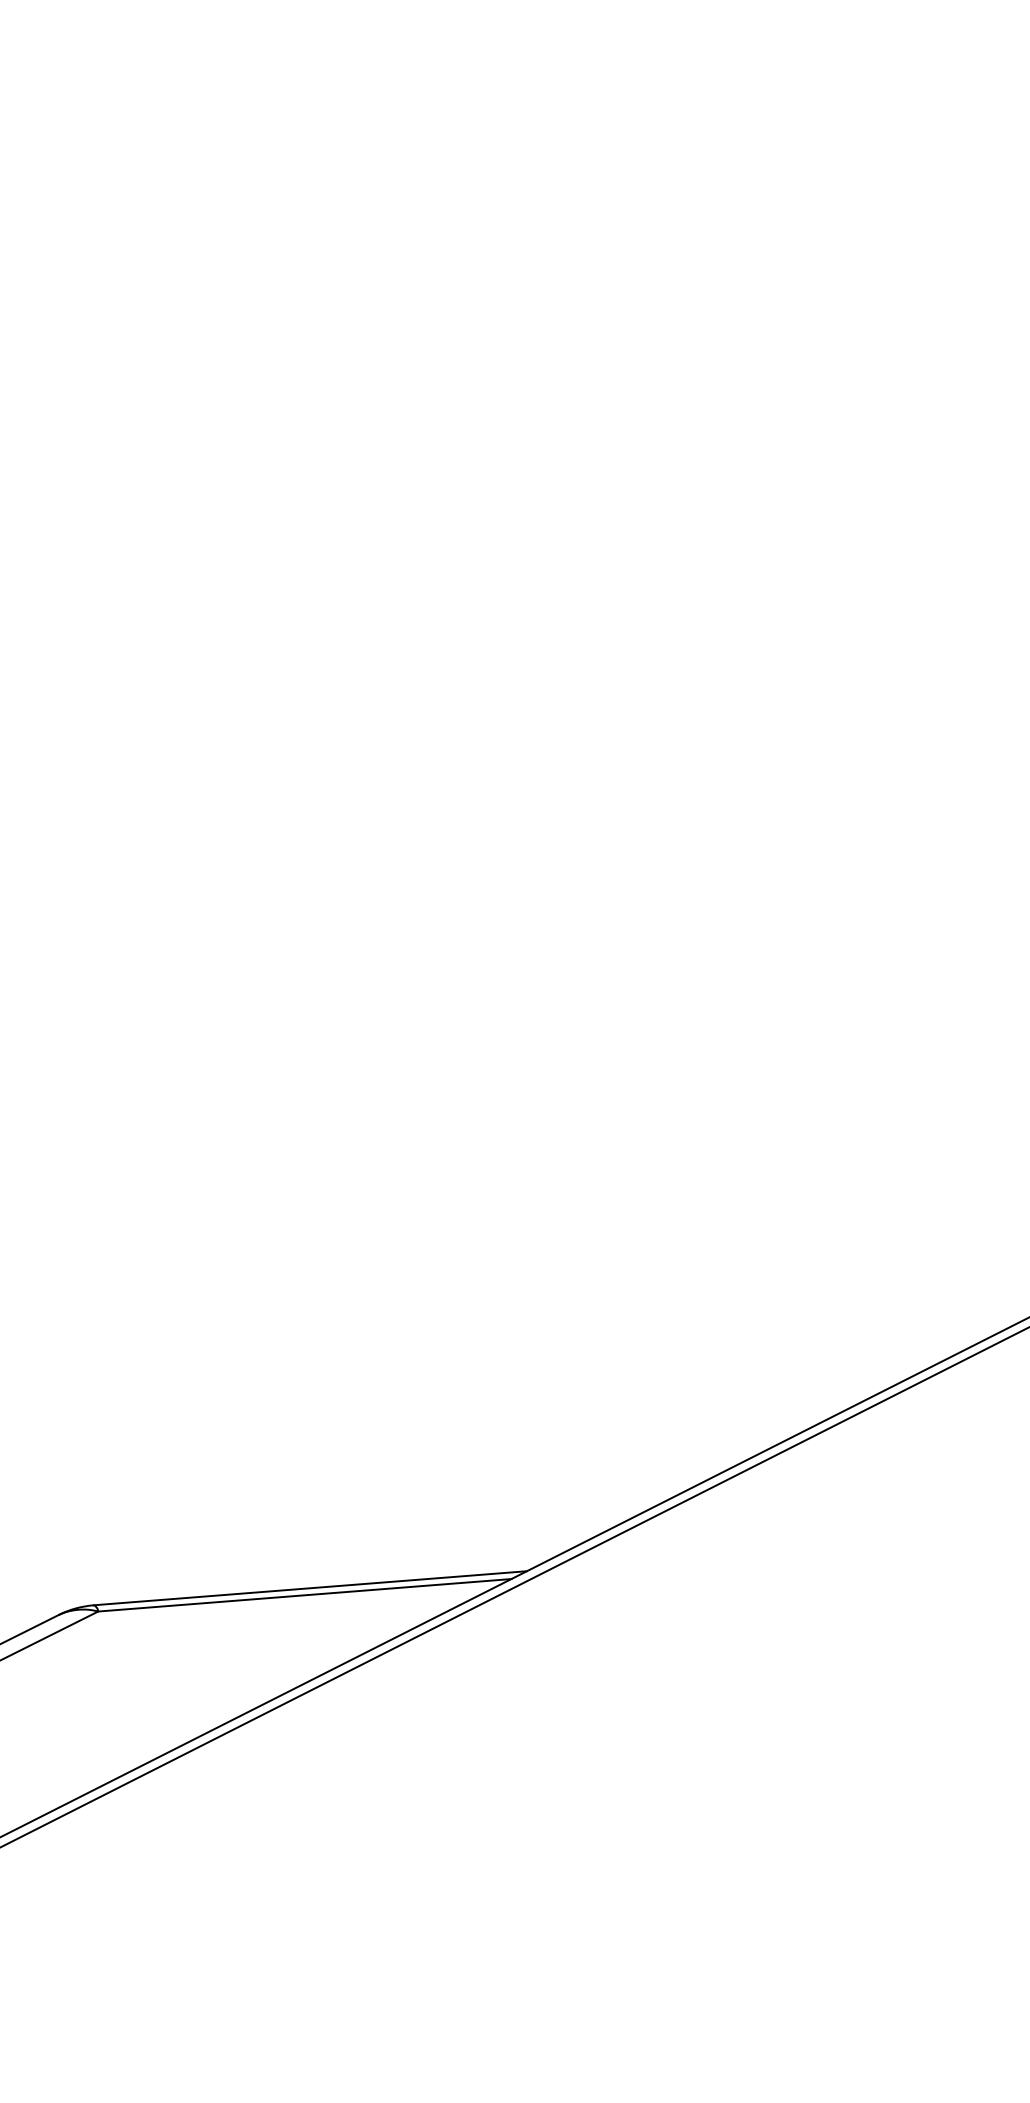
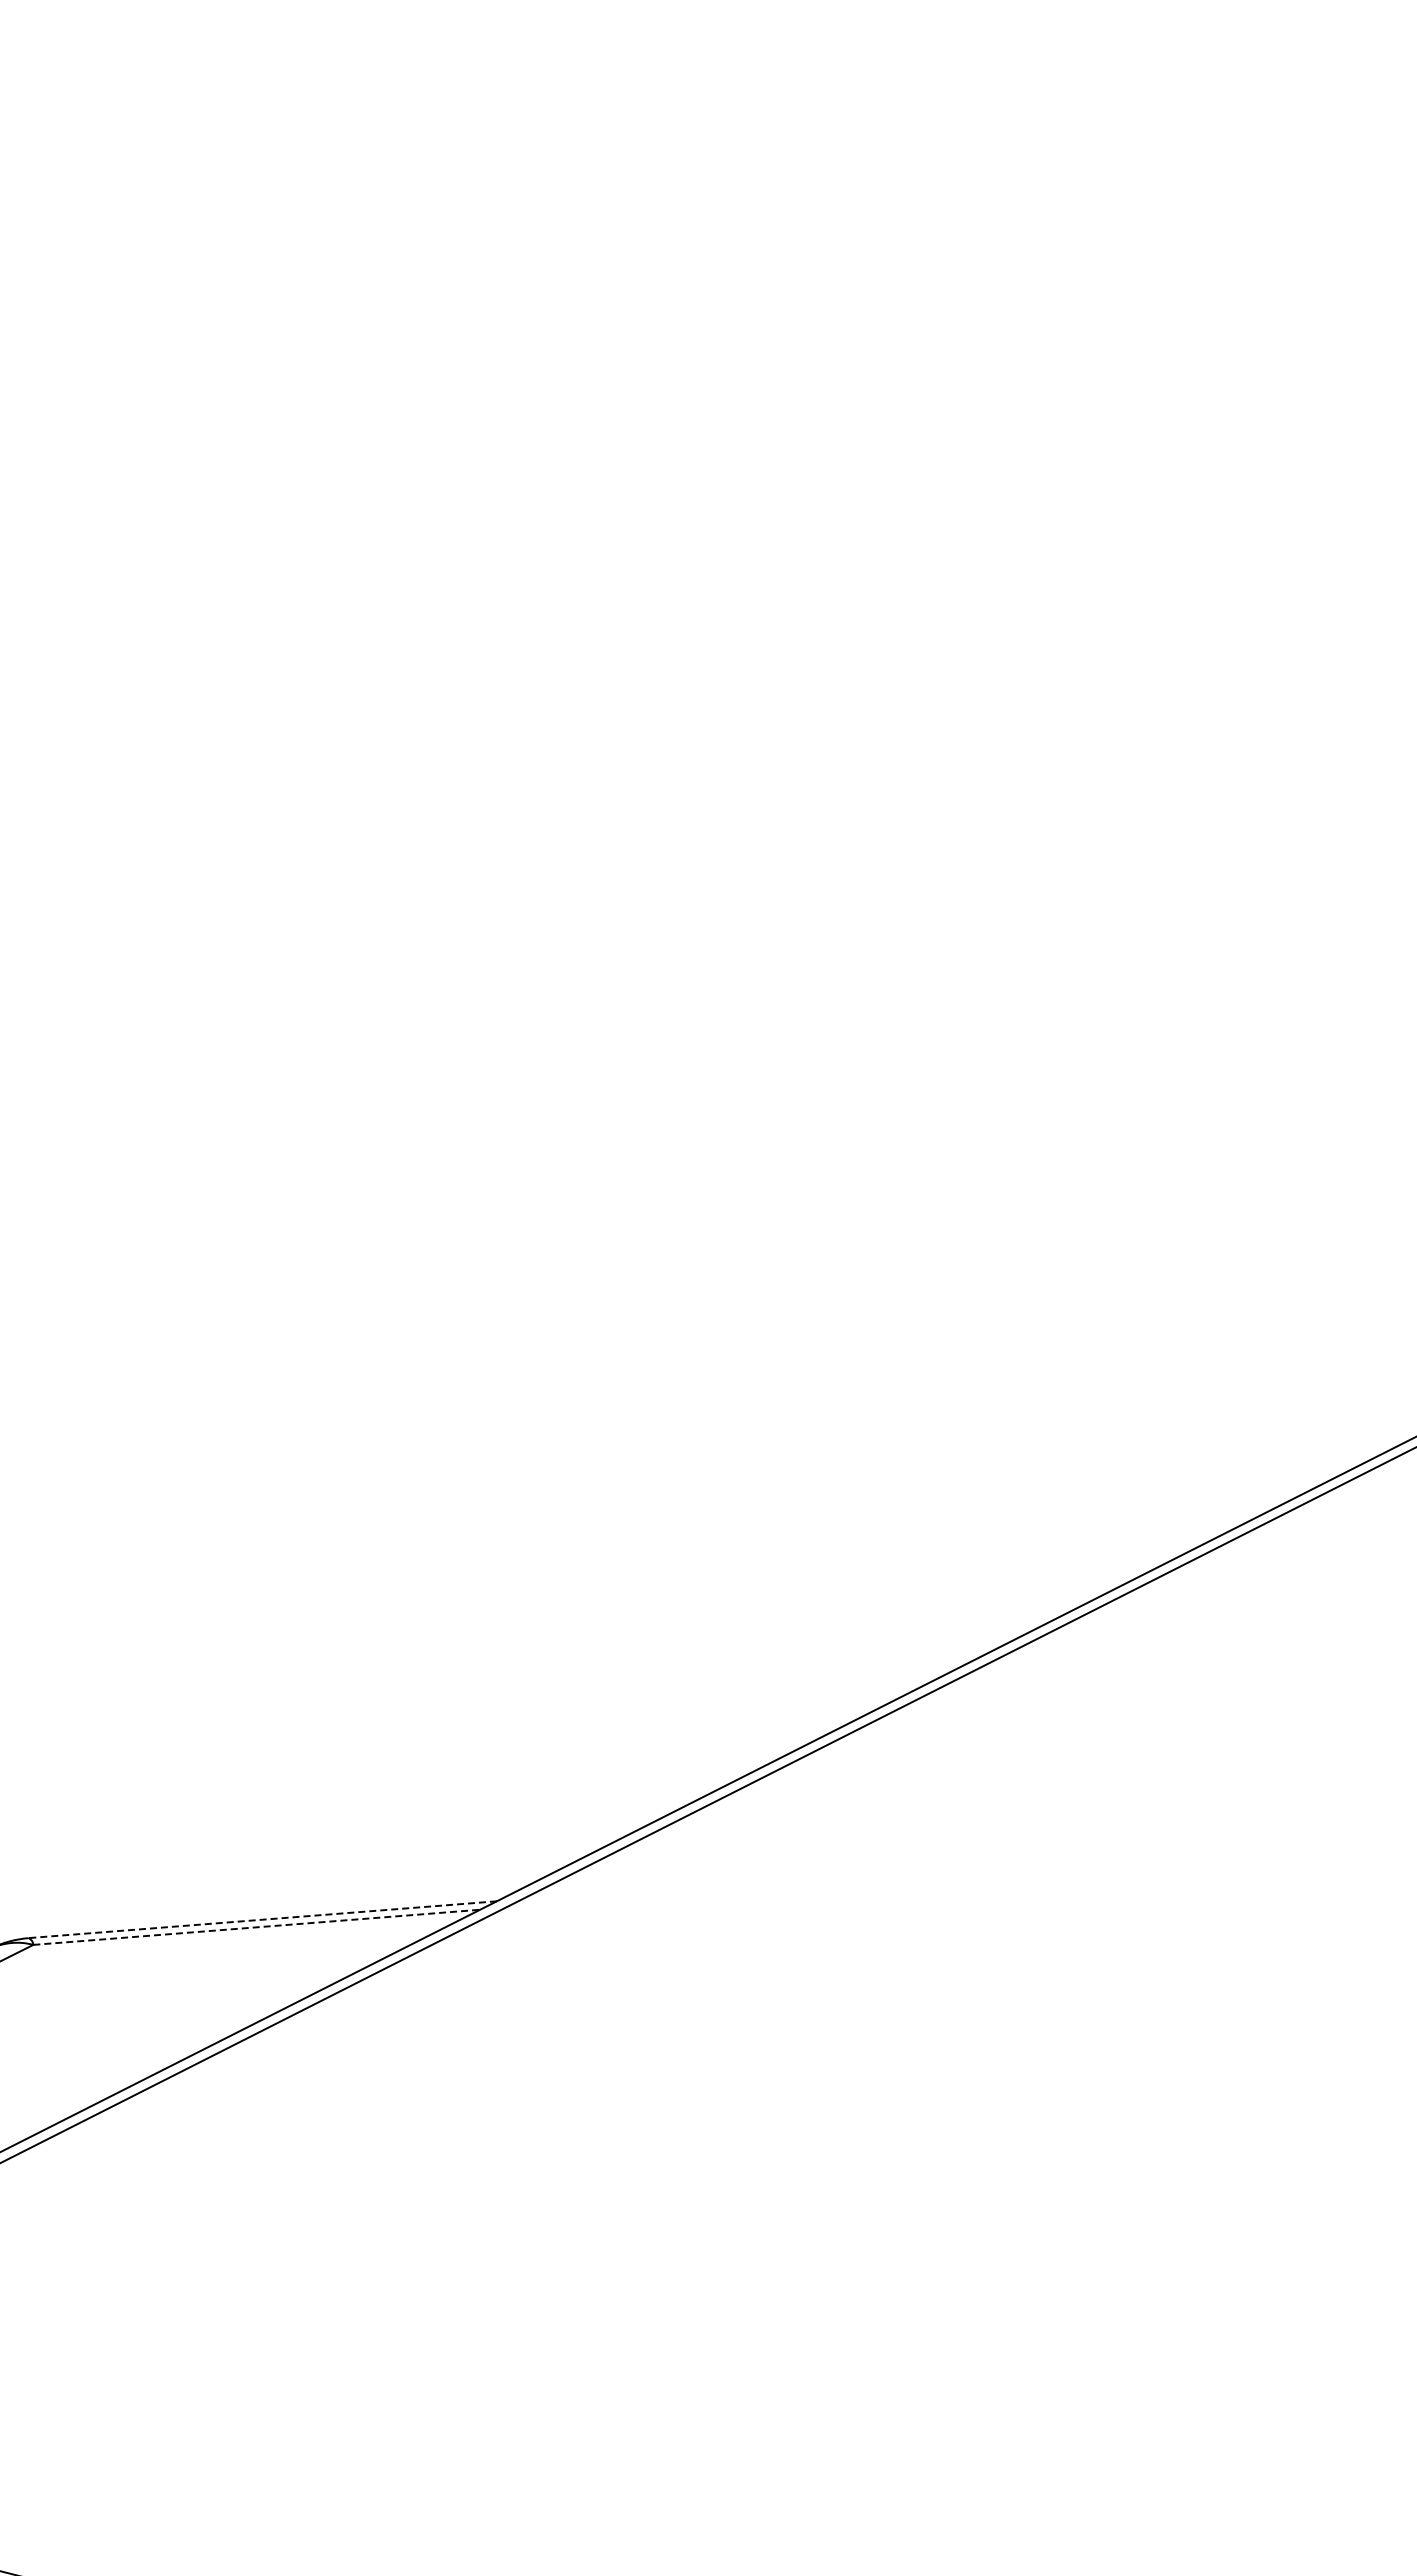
line: (310, 1588) -> (262, 1919), solid -> dashed
line: (305, 1595) -> (257, 1927), solid -> dashed

